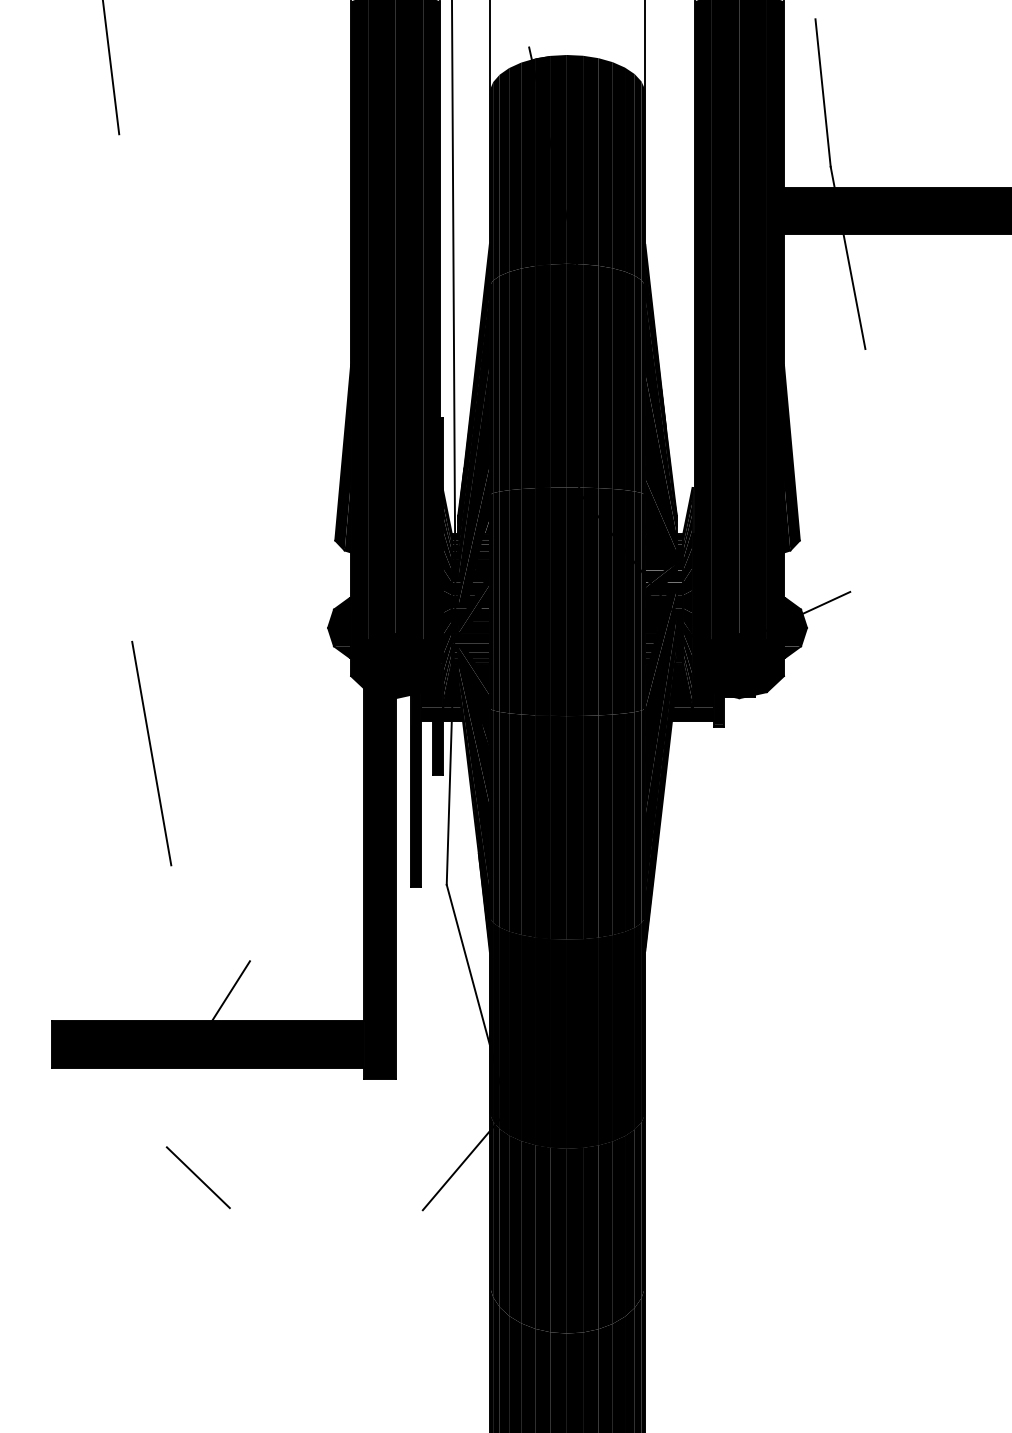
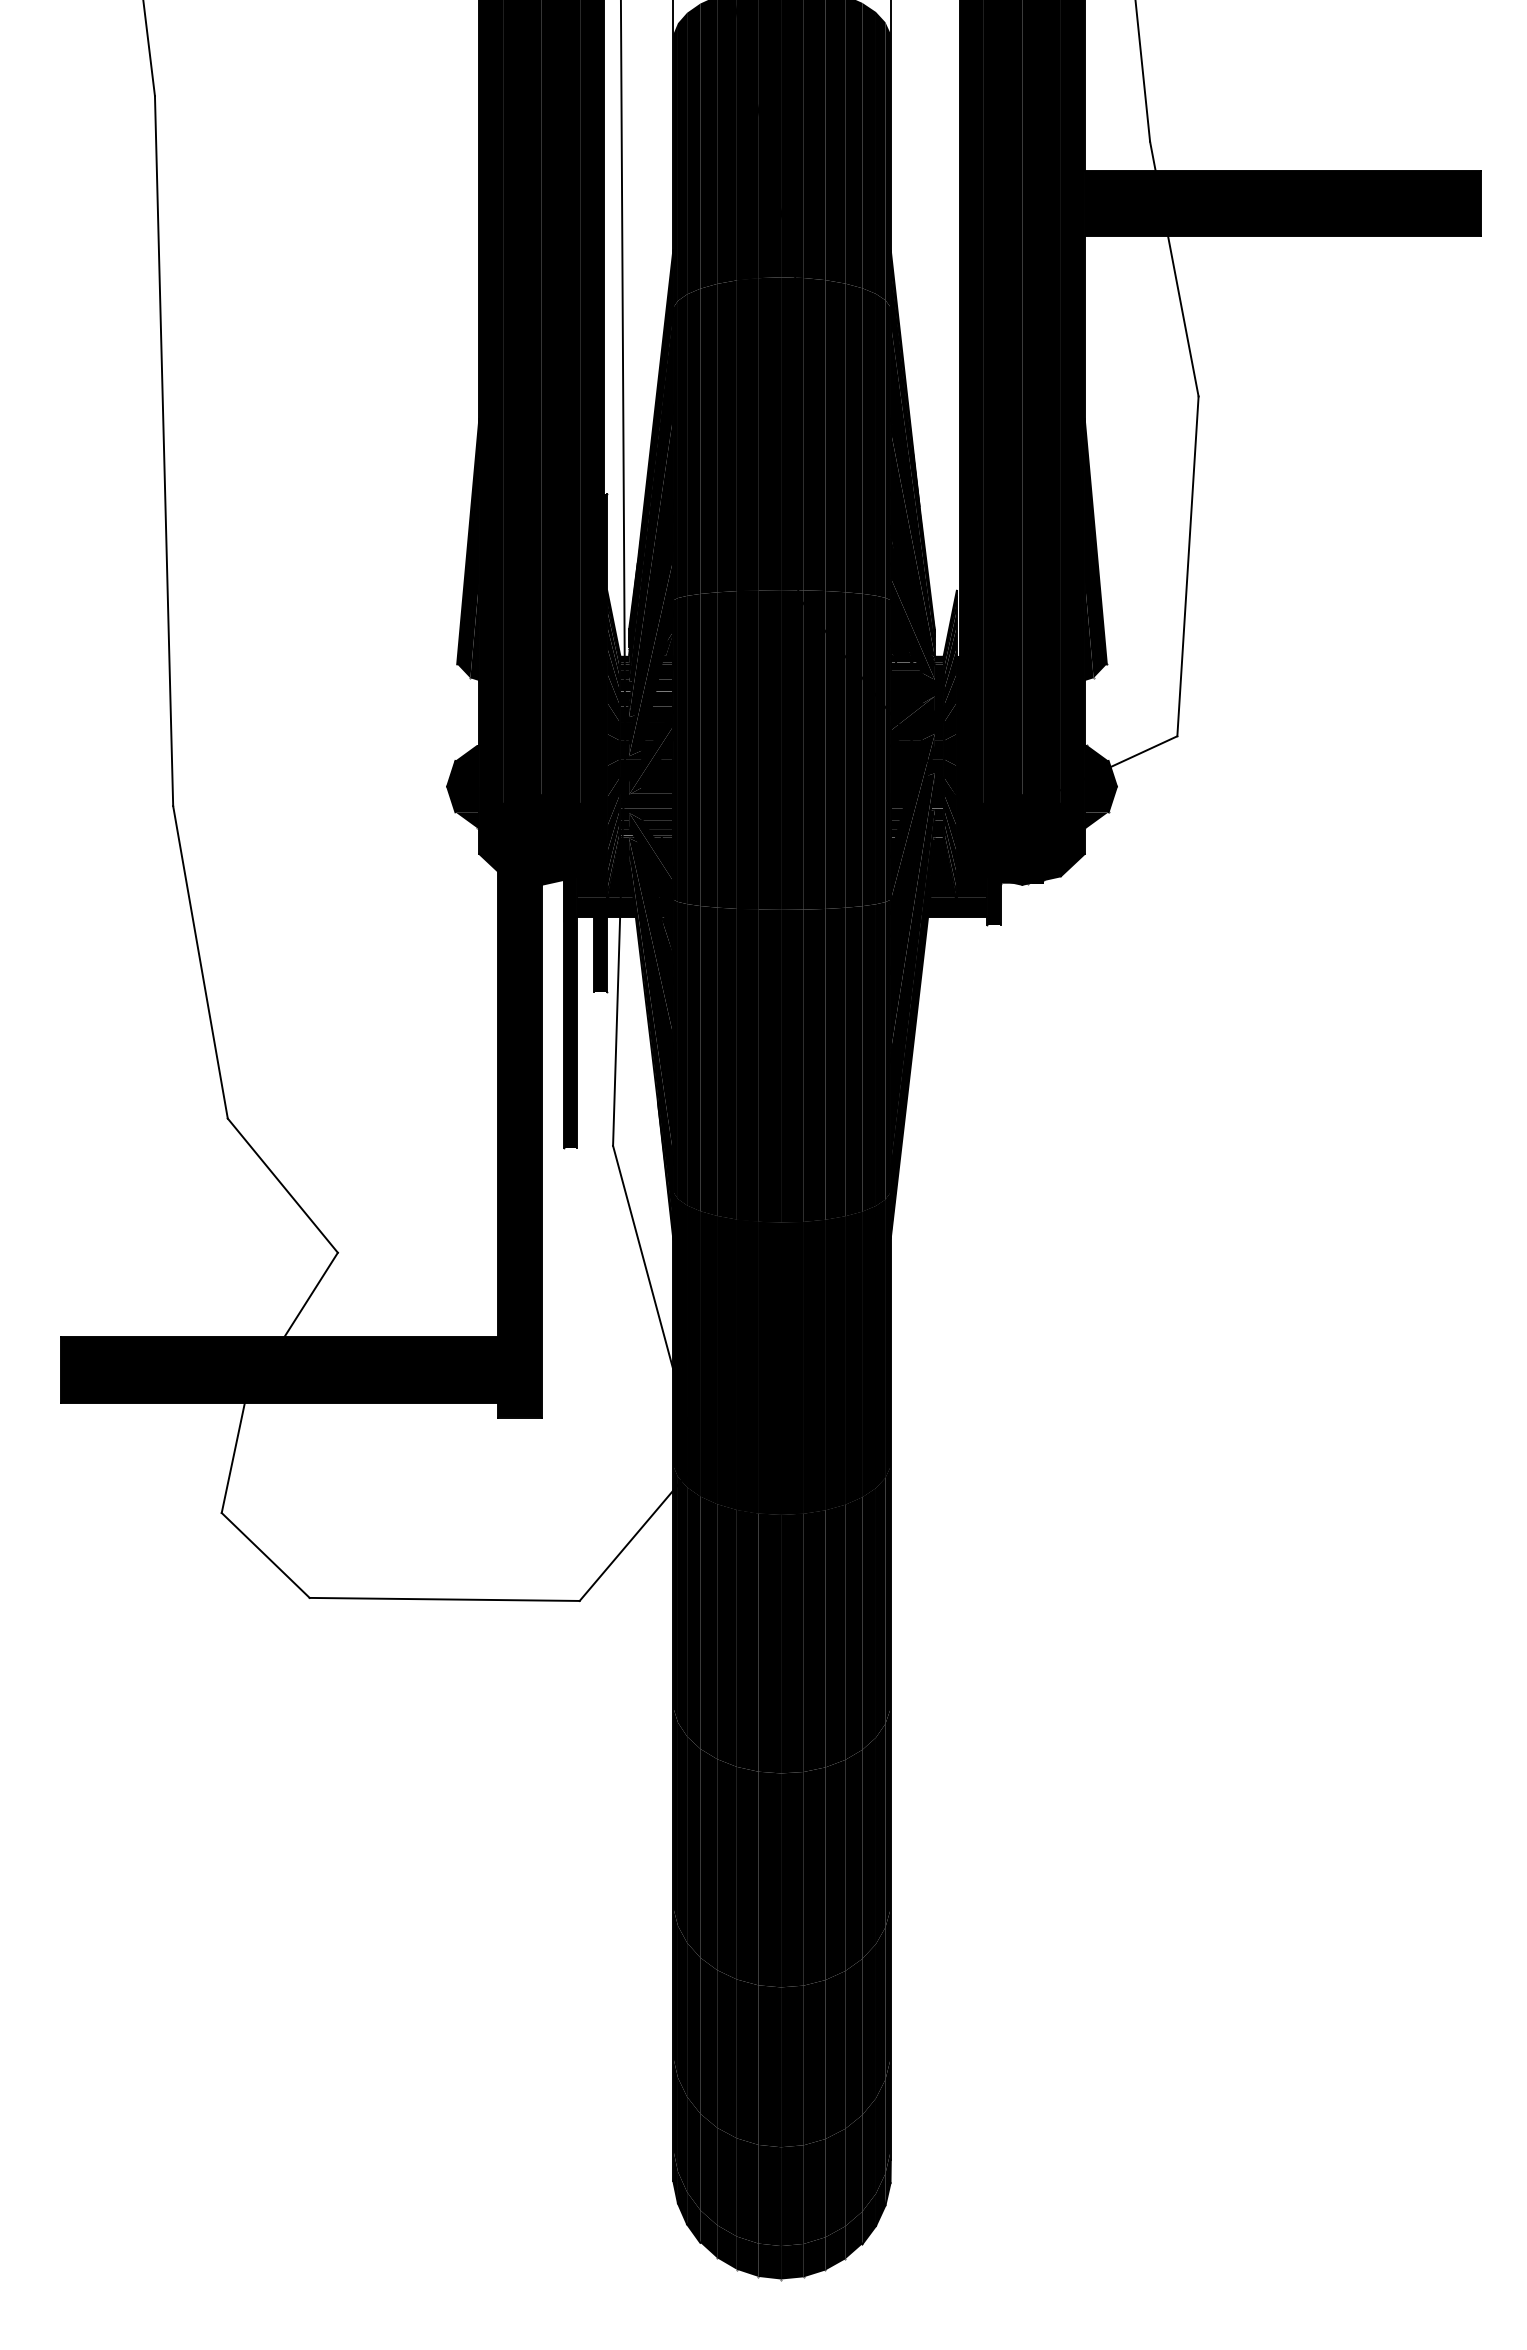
line: (125, 388) -> (163, 451), added
line: (857, 470) -> (1187, 566), added
line: (210, 913) -> (282, 1185), added
line: (175, 1105) -> (233, 1454), added
line: (326, 1208) -> (444, 1598), added

